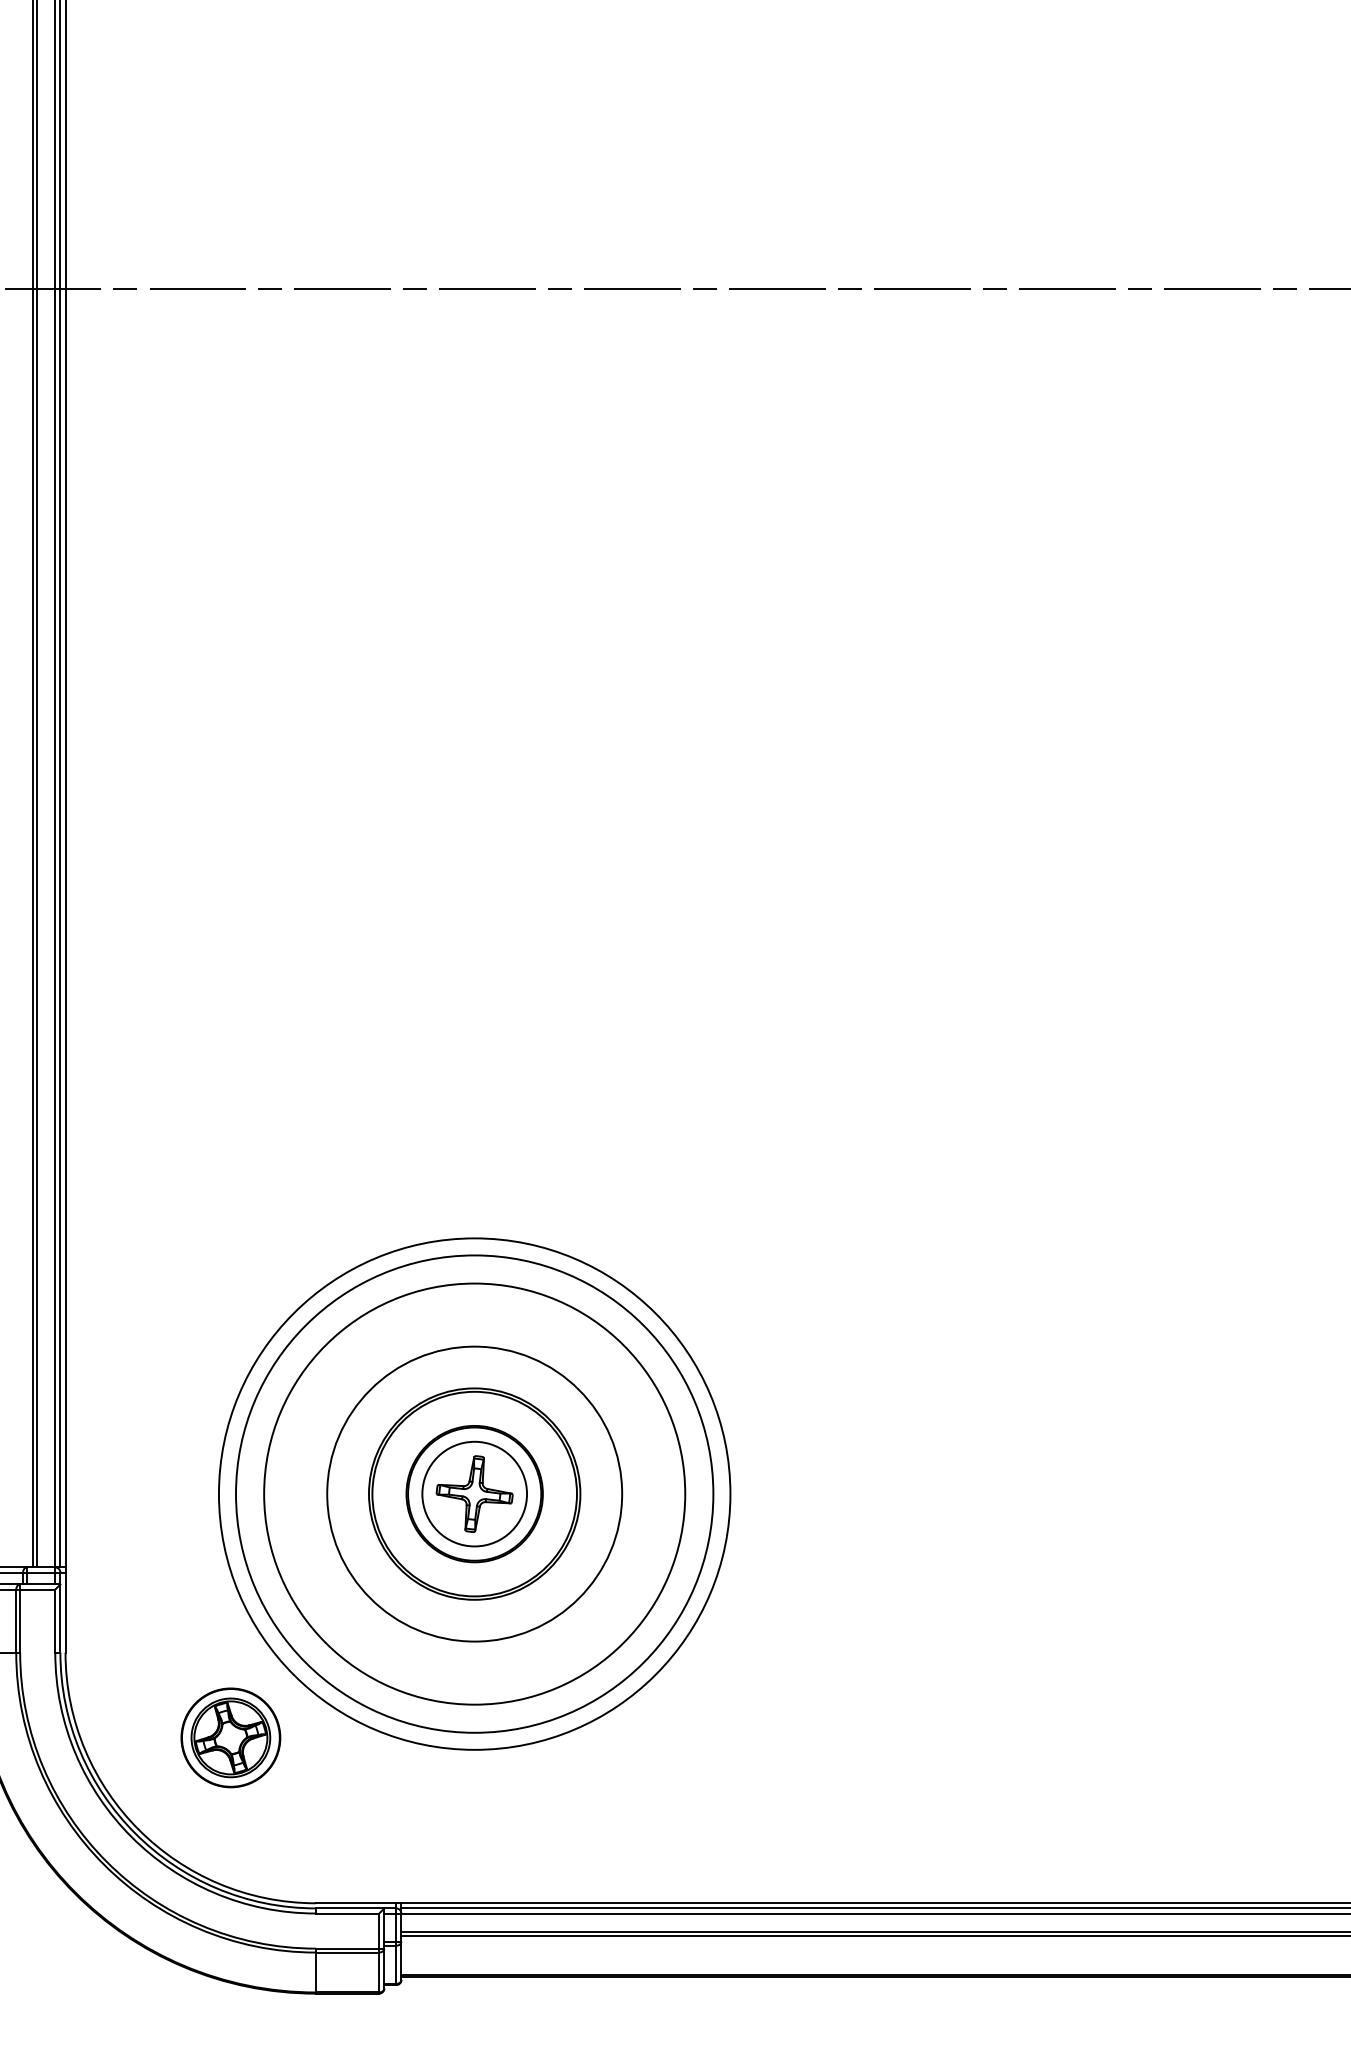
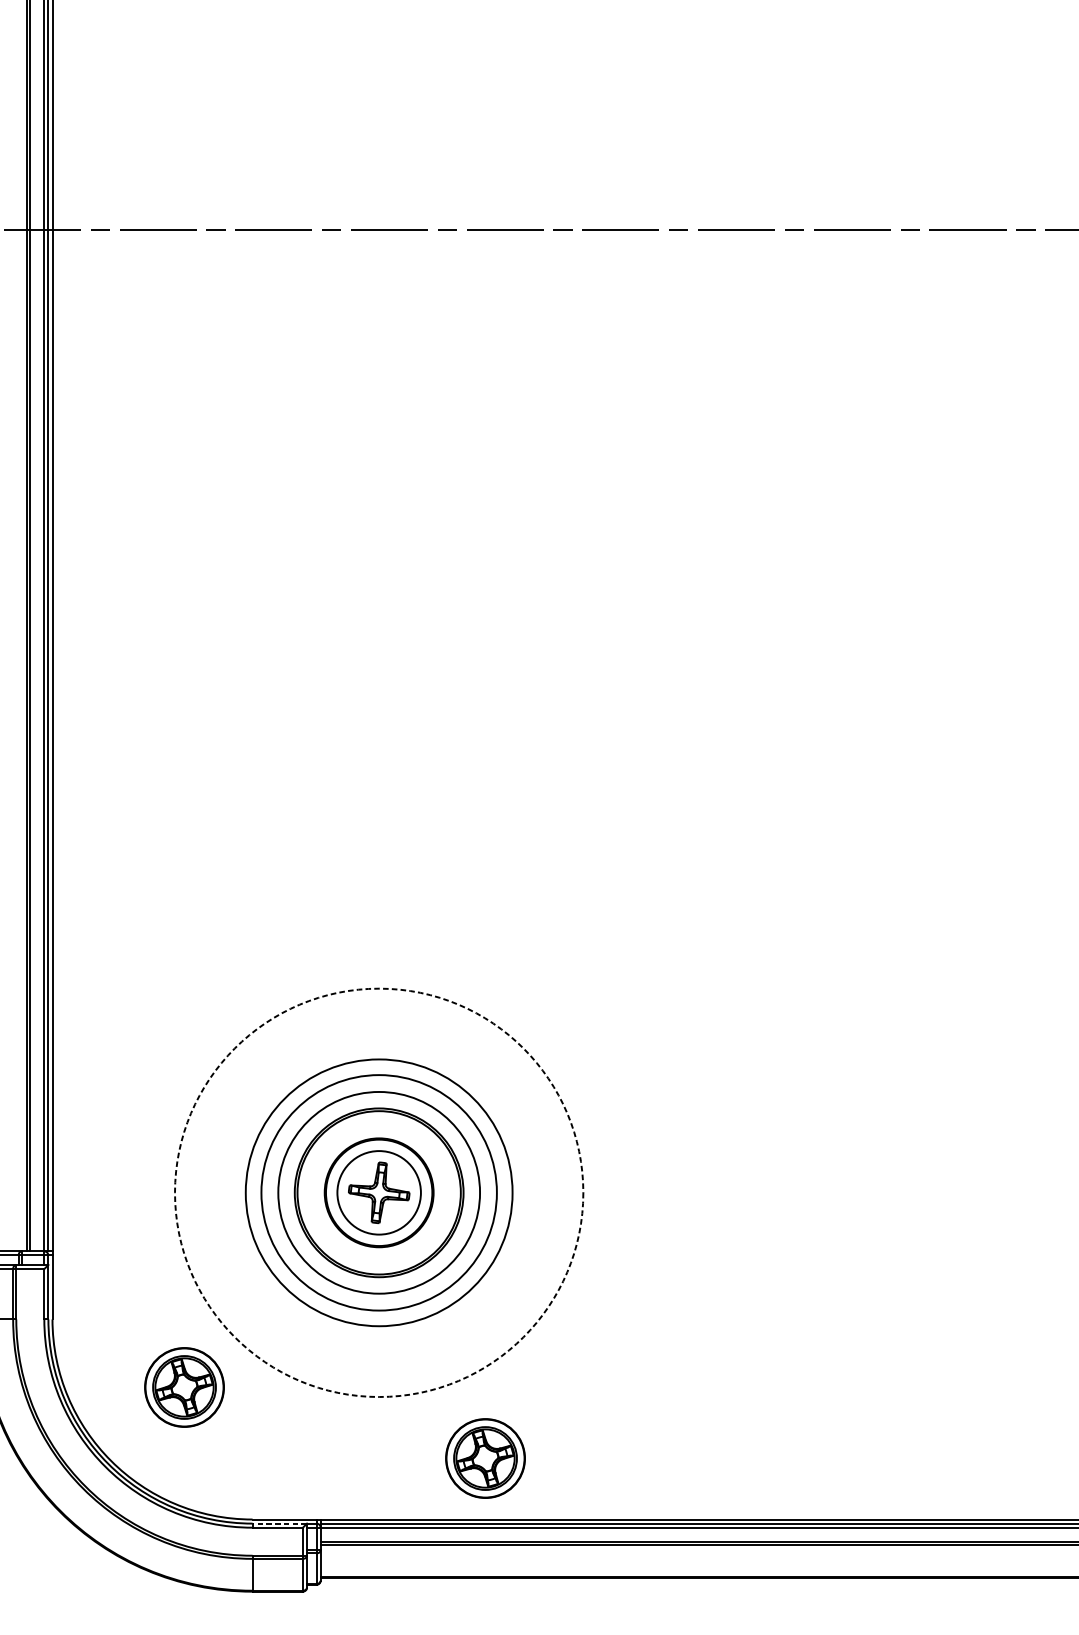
circle: (474, 1493) -> (379, 1192), size x0.6
circle: (474, 1493) -> (379, 1192), size x0.7
circle: (474, 1493) -> (379, 1192), solid -> dashed
part: (607, 1826) -> (485, 1458), added
line: (349, 1908) -> (279, 1523), solid -> dashed

